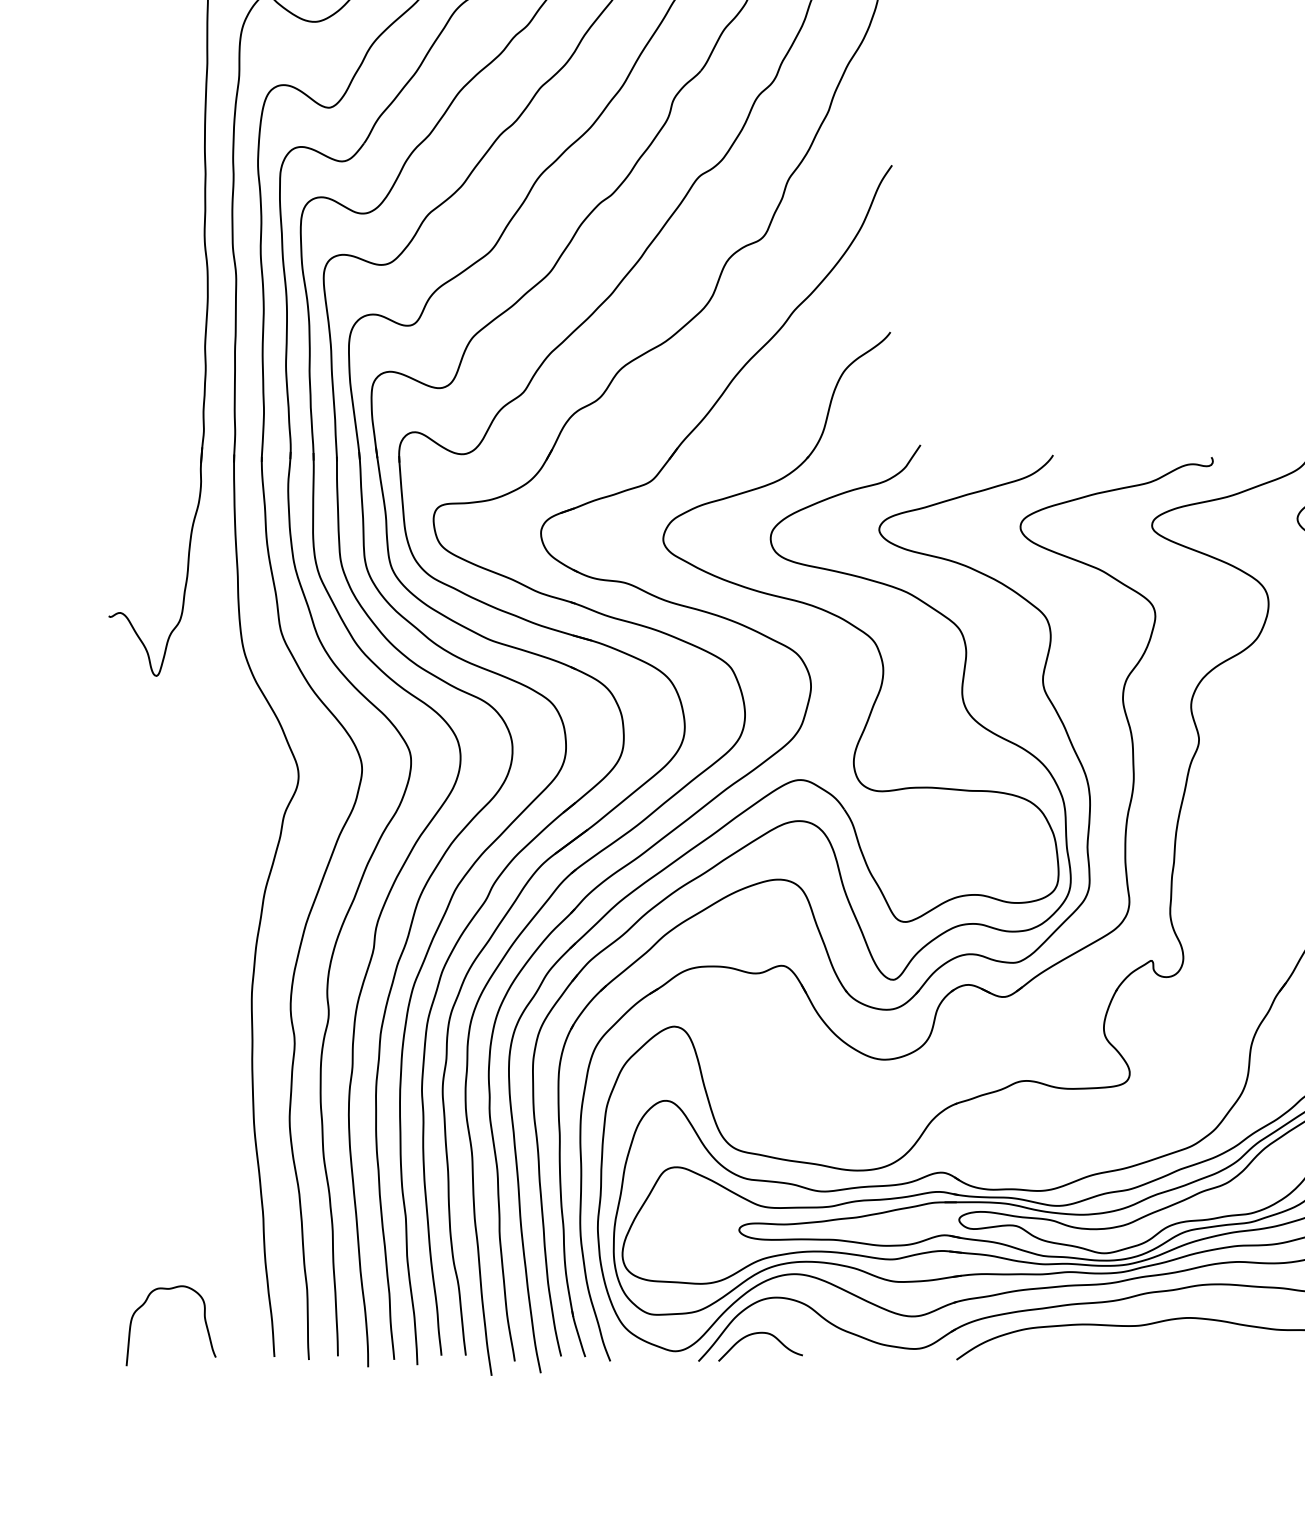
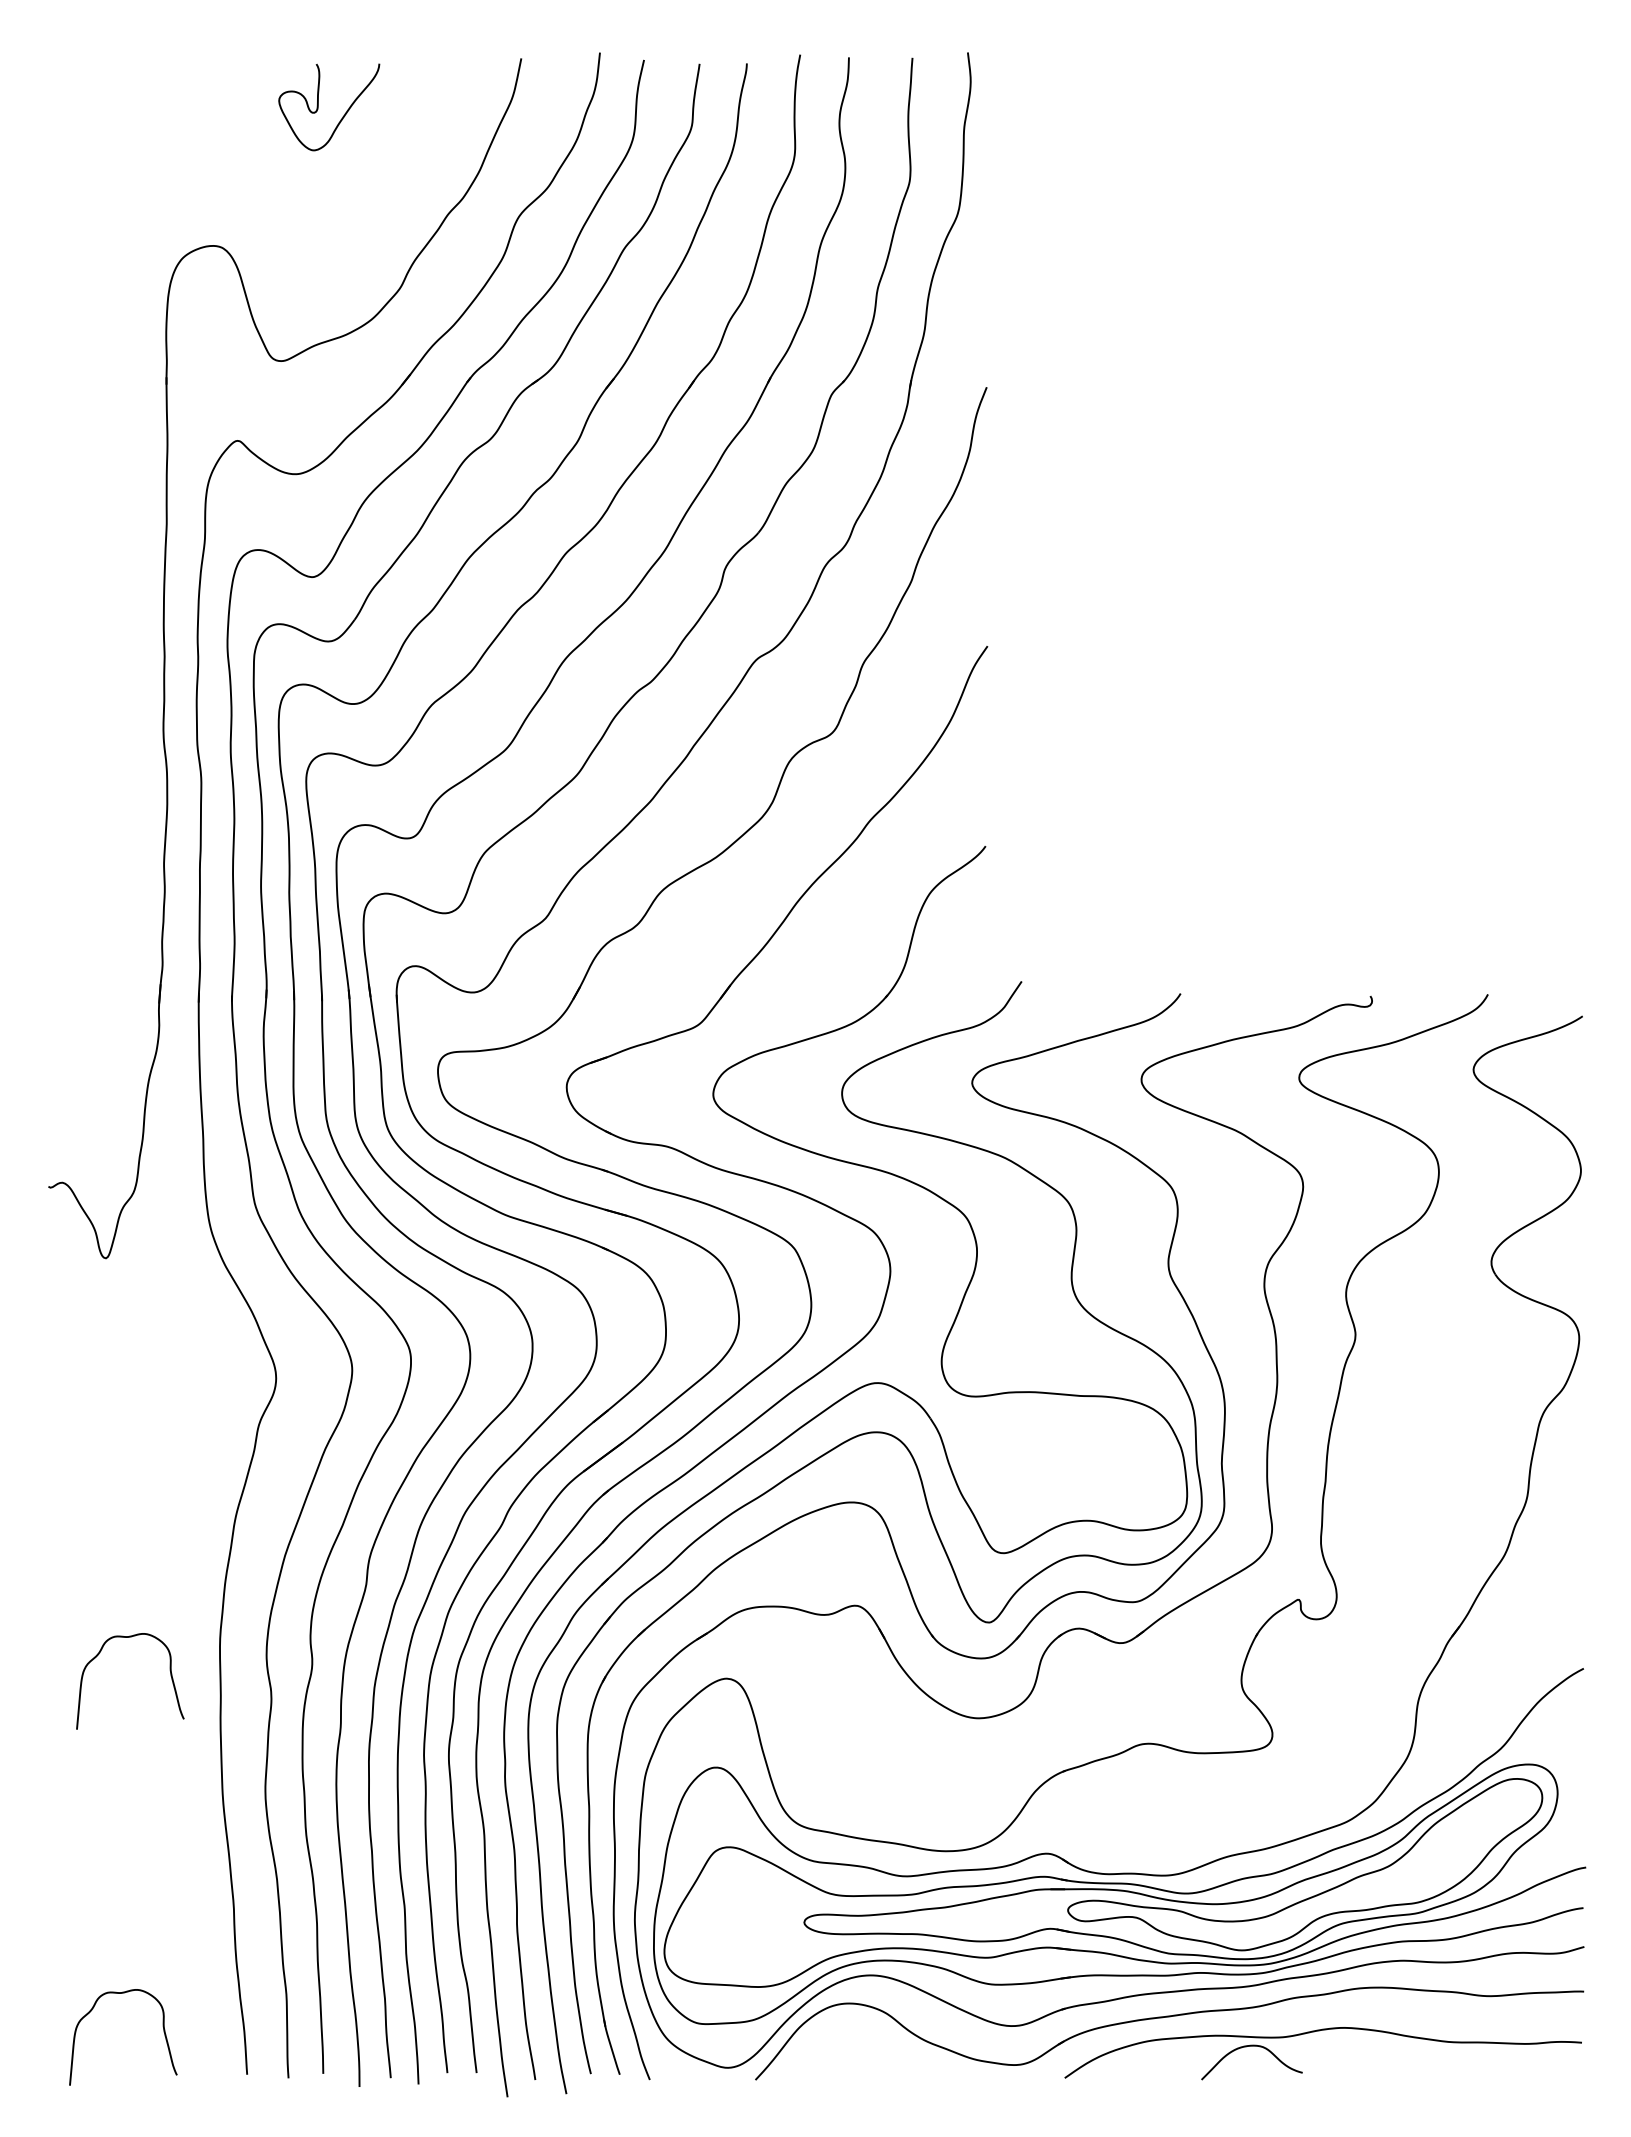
curve: (210, 1024) -> (170, 1676), added
curve: (756, 1334) -> (1246, 2047), moved

